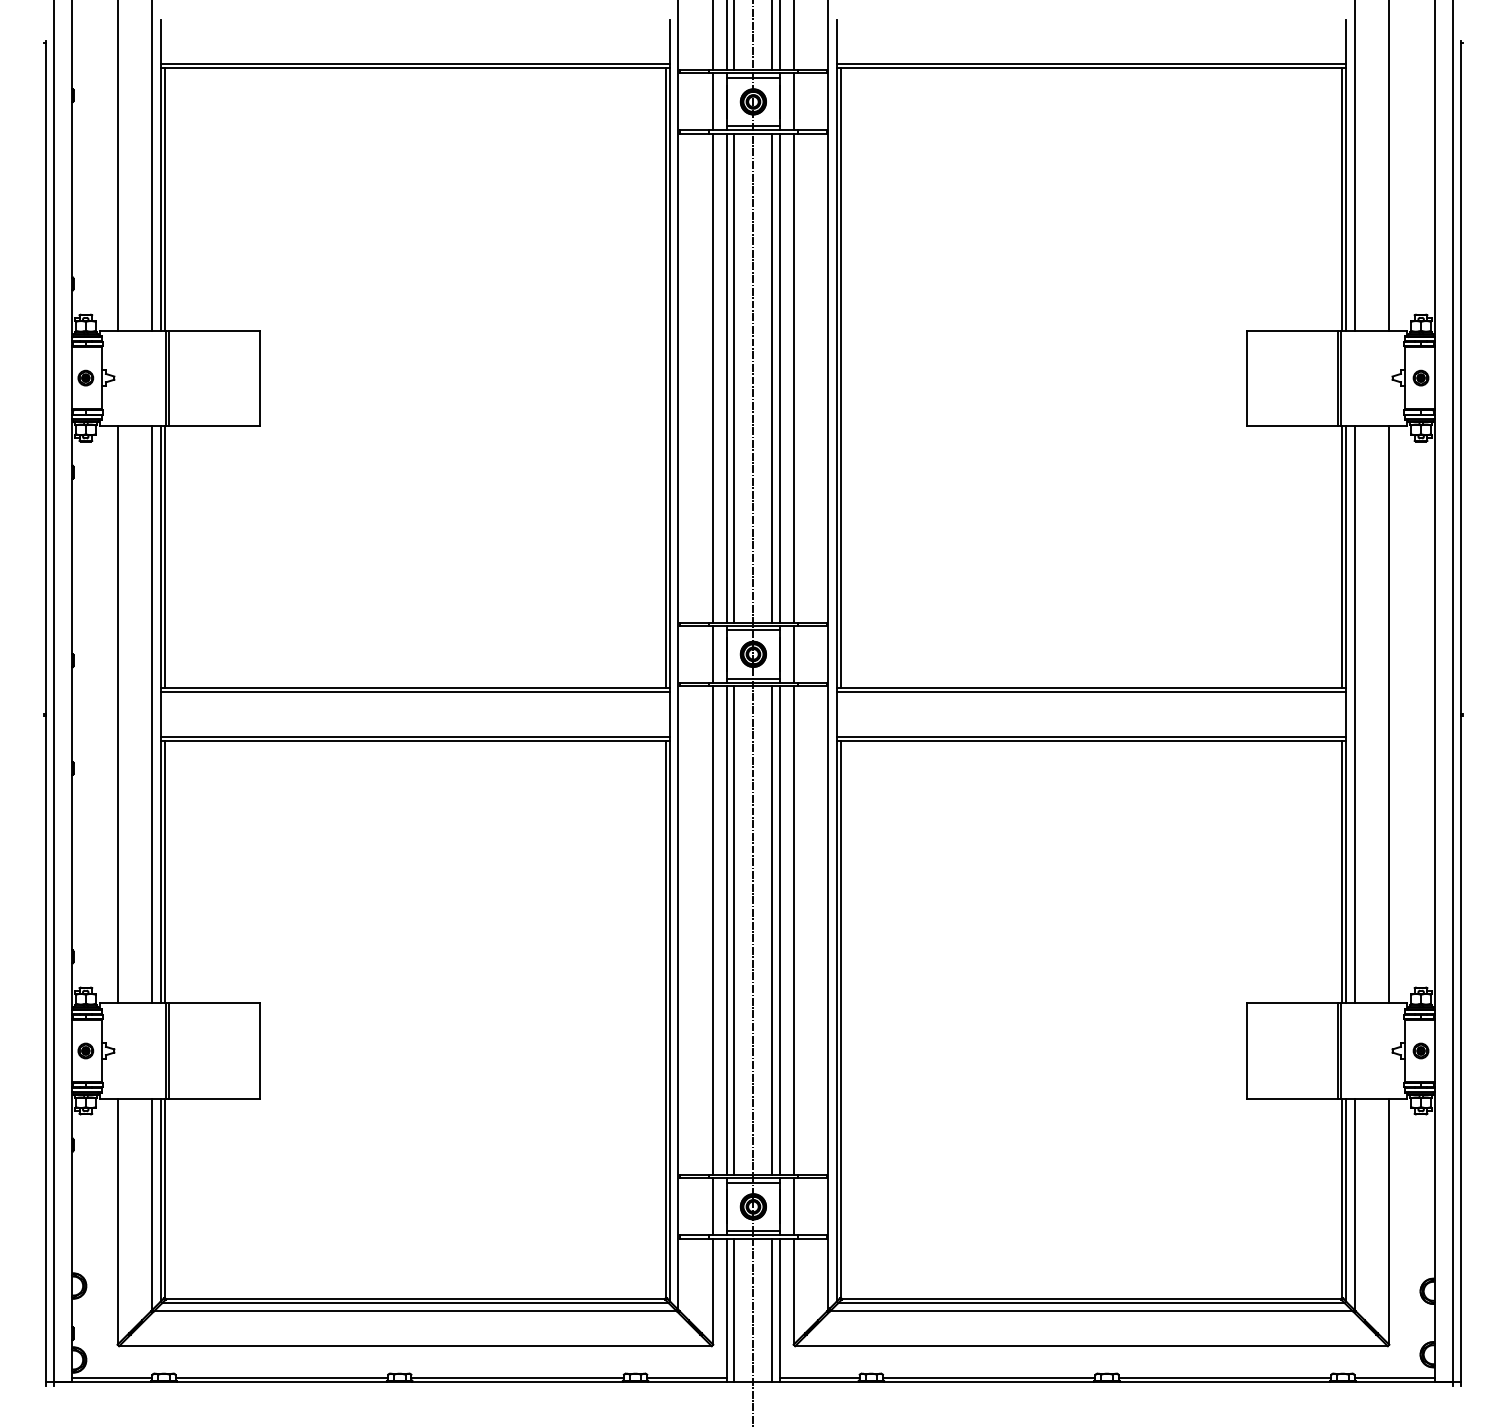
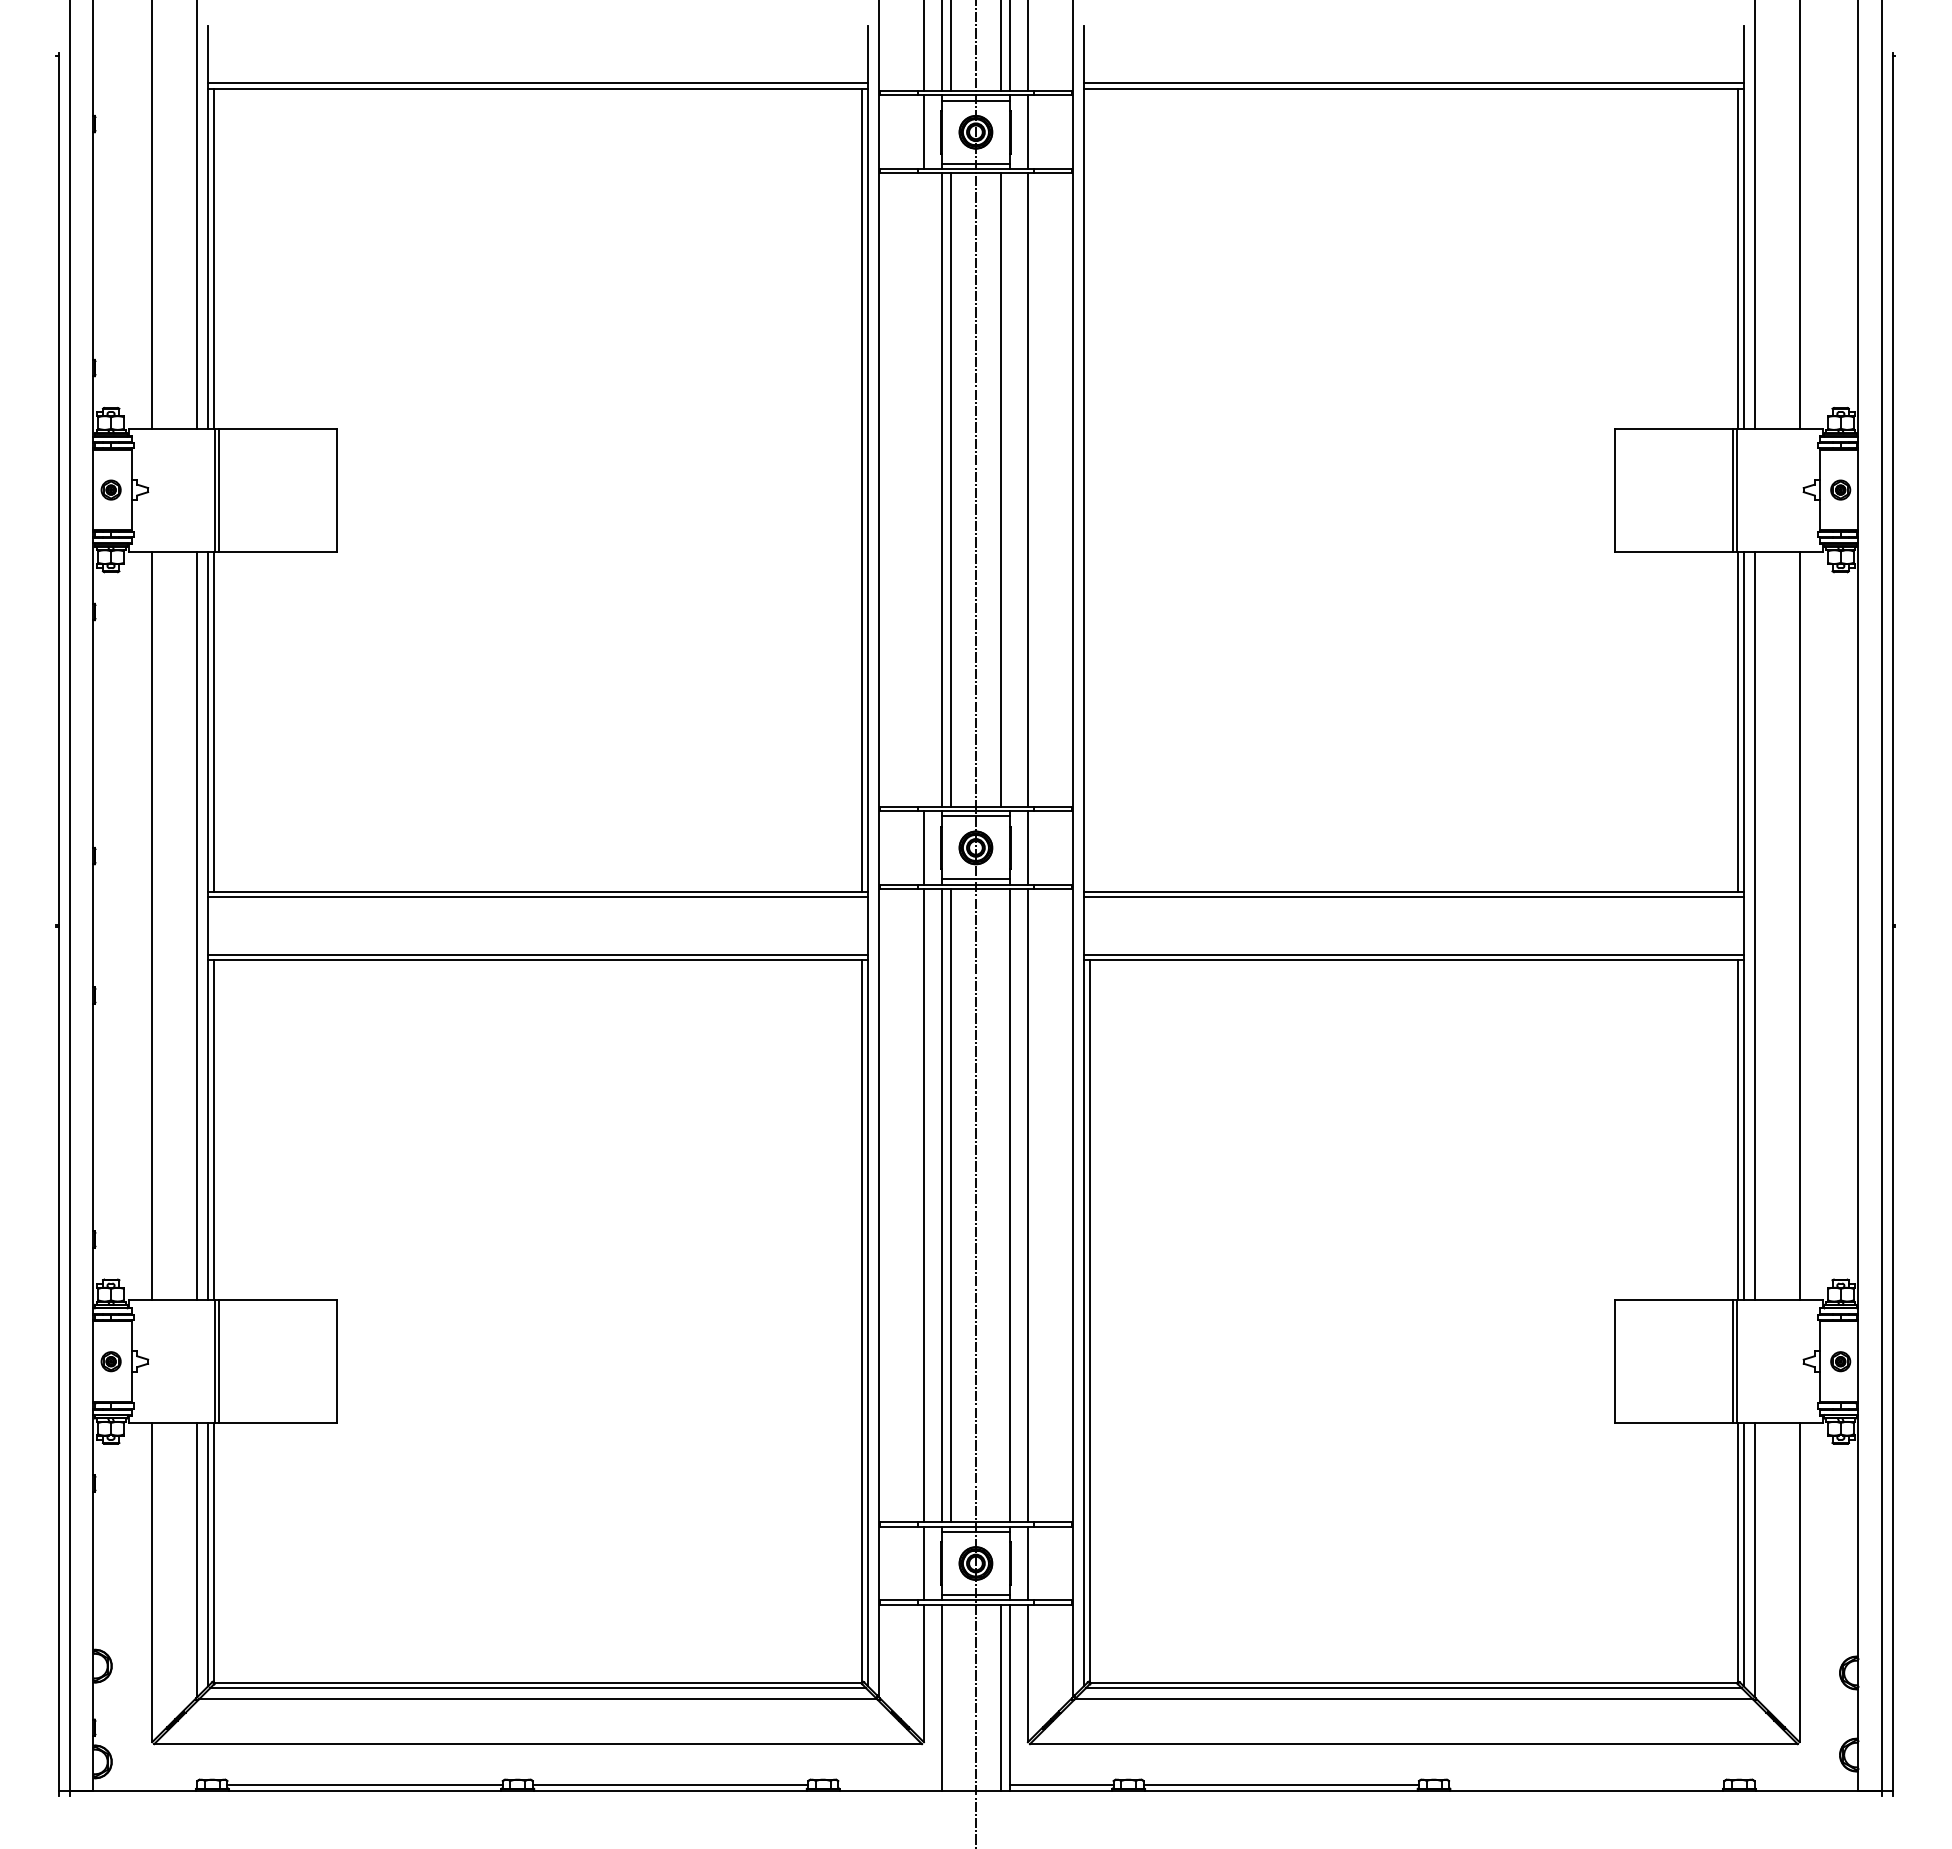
line: (712, 377) -> (923, 489), removed
line: (780, 377) -> (1010, 489), removed
line: (841, 377) -> (1089, 489), removed
line: (772, 930) -> (1000, 1205), removed
line: (734, 1310) -> (951, 1697), removed
line: (112, 1378) -> (145, 1785), removed
line: (686, 1378) -> (889, 1785), removed
line: (1224, 1378) -> (1586, 1785), removed
line: (1394, 1378) -> (1806, 1785), removed

